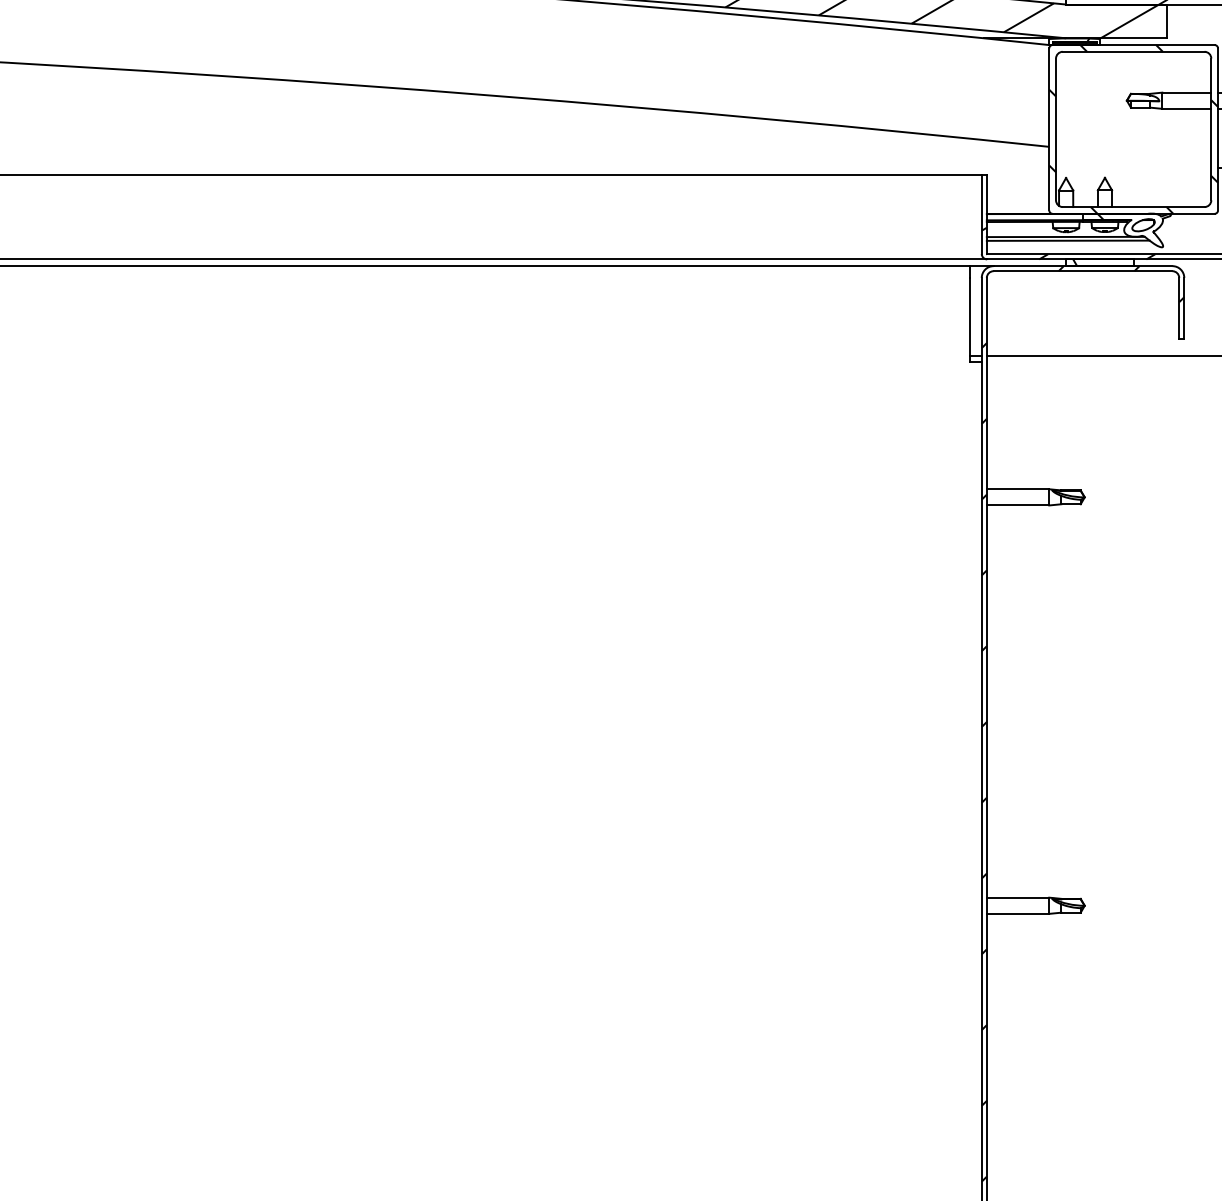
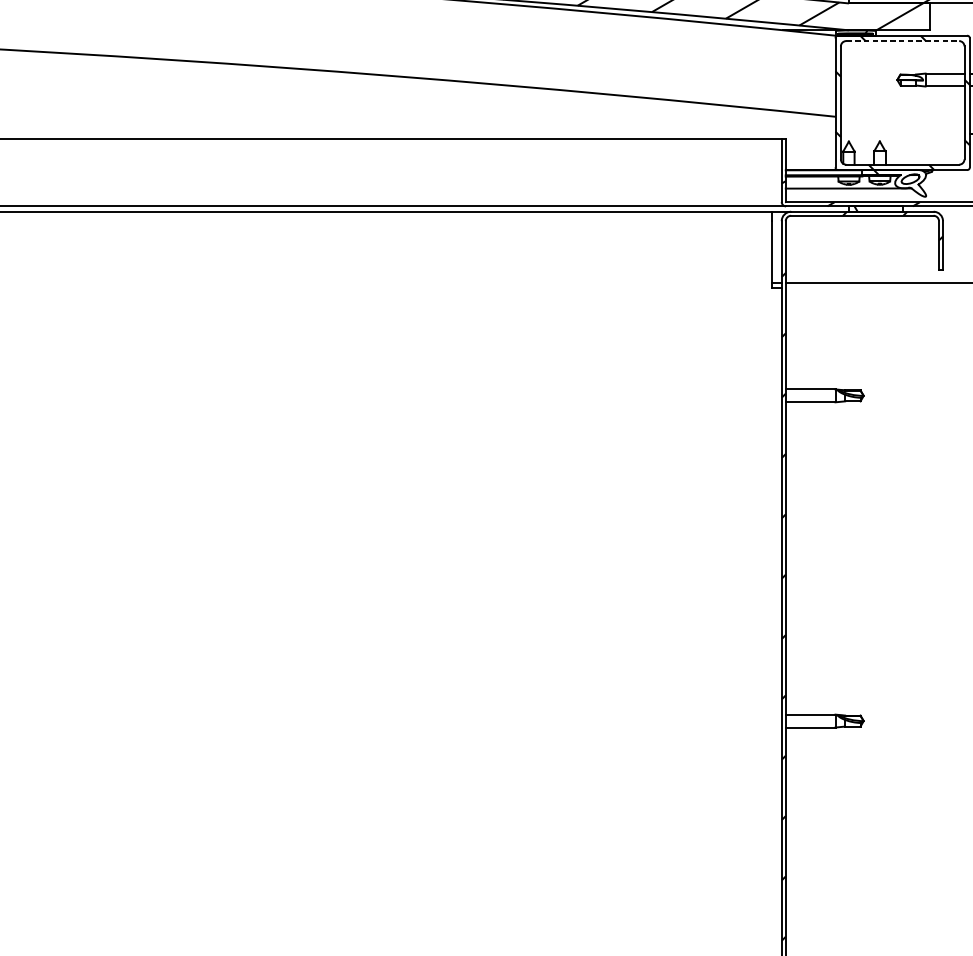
line: (1133, 51) -> (902, 40), solid -> dashed
line: (1067, 240) -> (850, 191), removed

